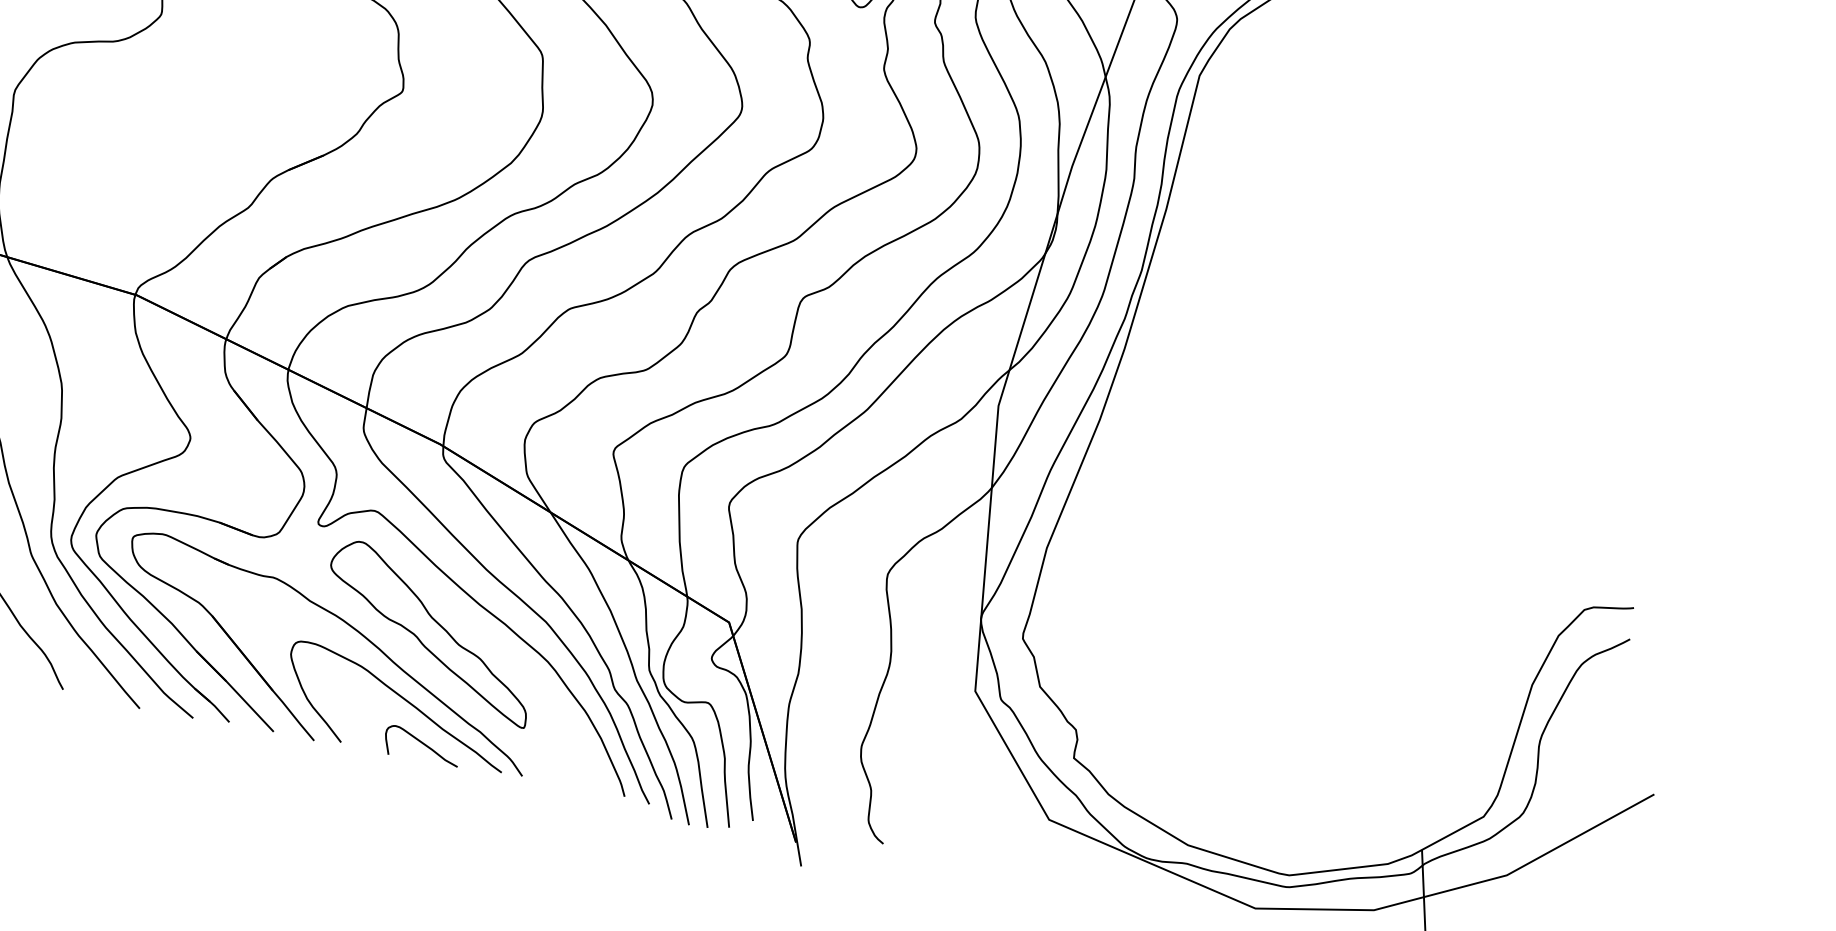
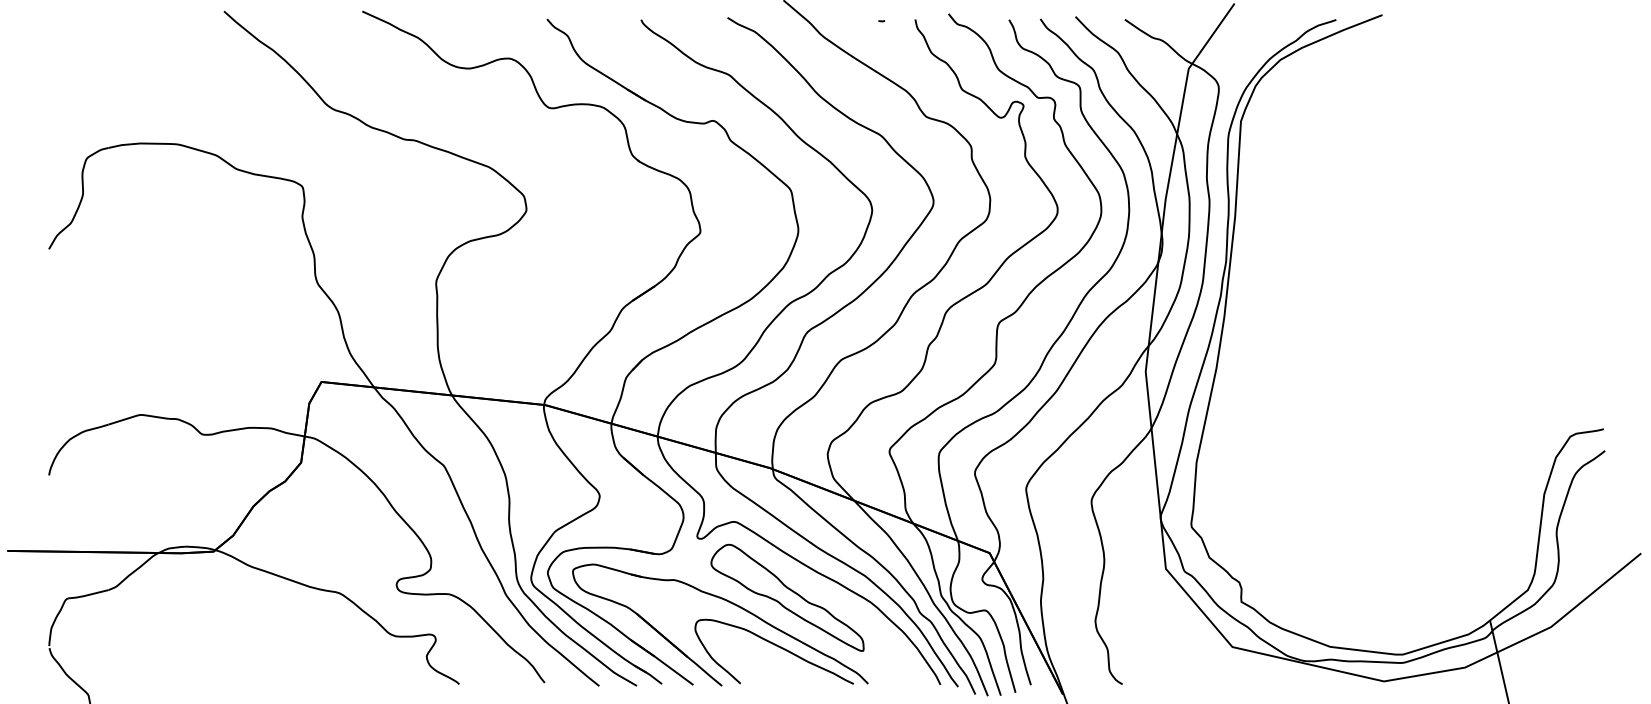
curve: (422, 744) -> (796, 674), removed

